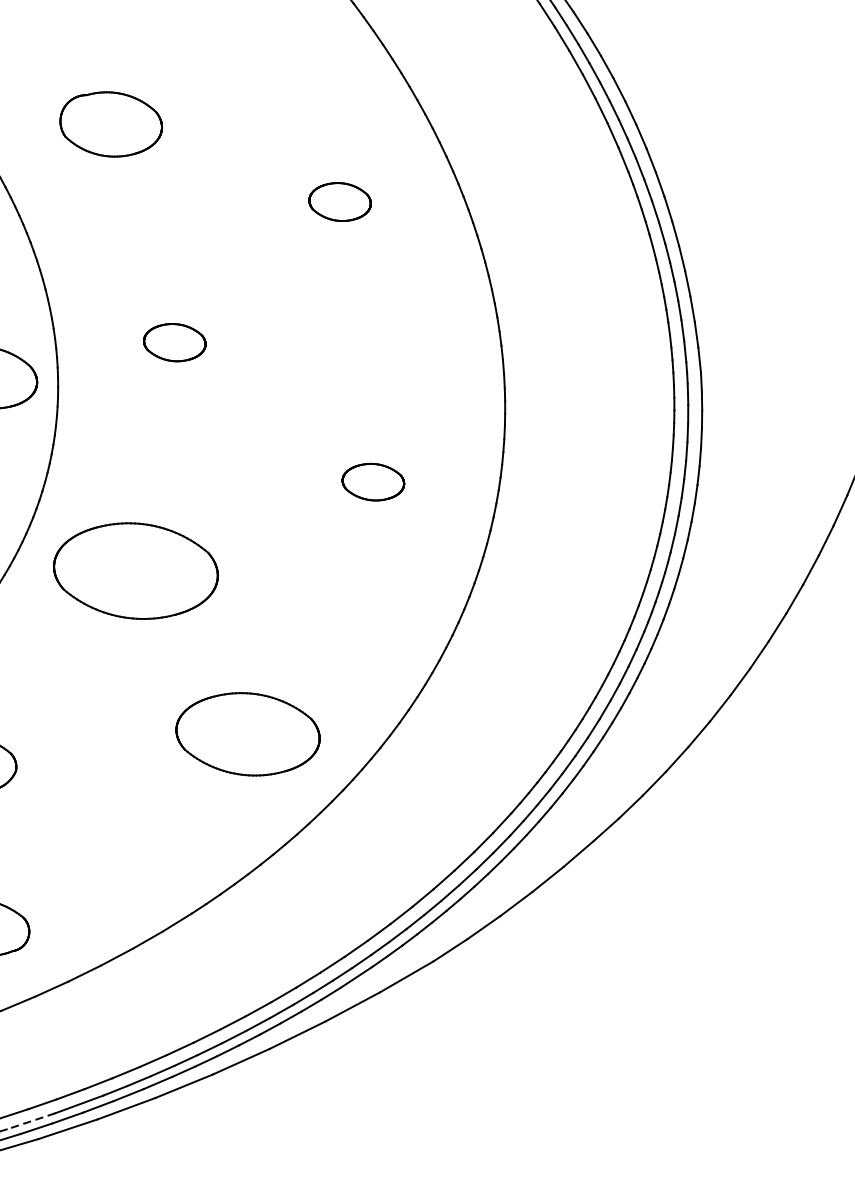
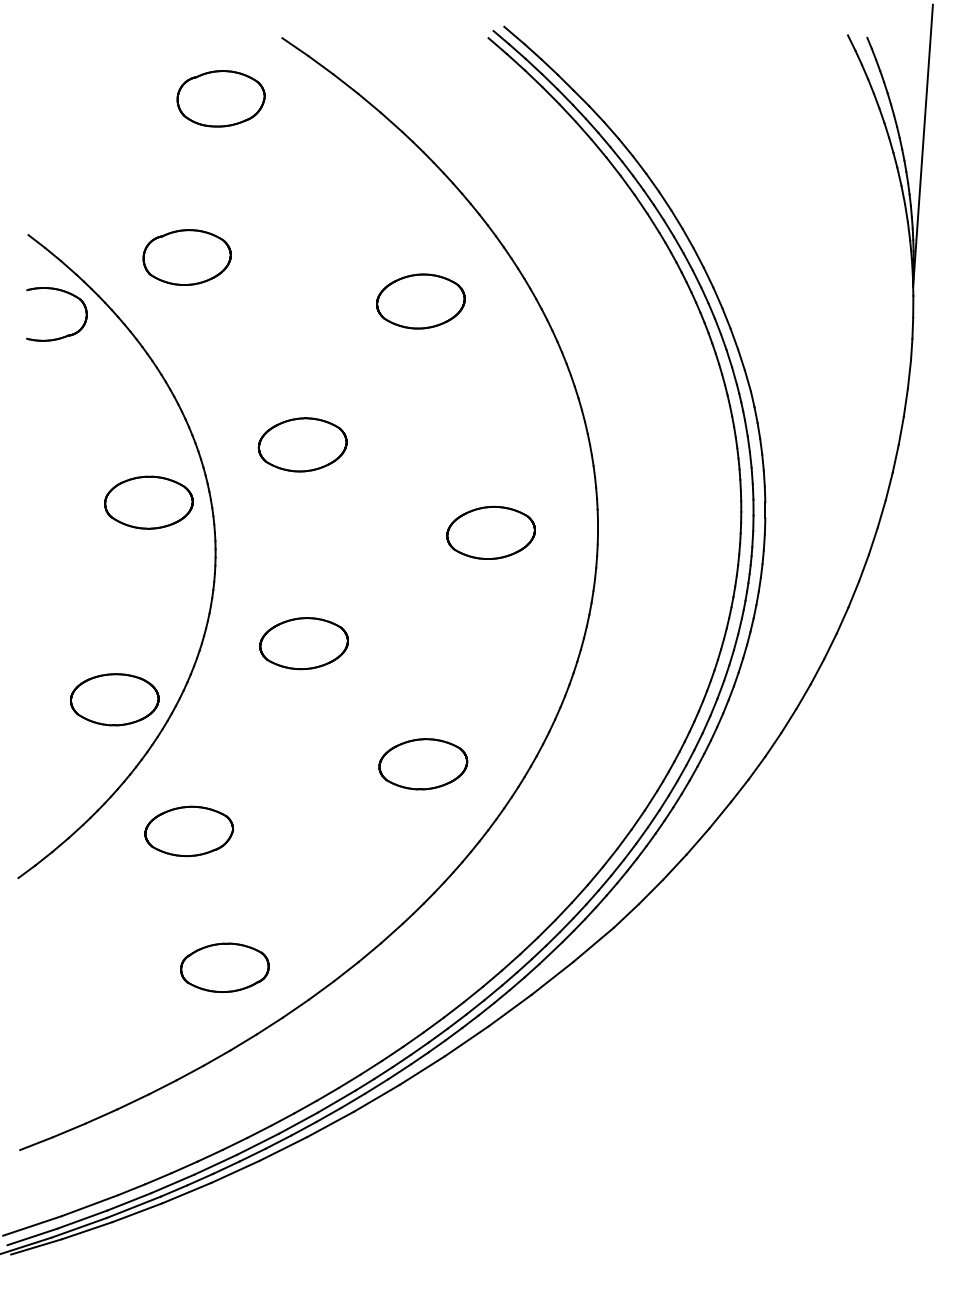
part: (110, 124) -> (186, 257), moved
part: (339, 201) -> (420, 301), size x1.67
part: (174, 342) -> (302, 444), size x1.67
part: (372, 481) -> (490, 532), size x1.67
part: (135, 571) -> (303, 643), size x0.62
part: (248, 734) -> (423, 764), size x0.71
line: (31, 1121) -> (298, 1123), dashed -> solid

